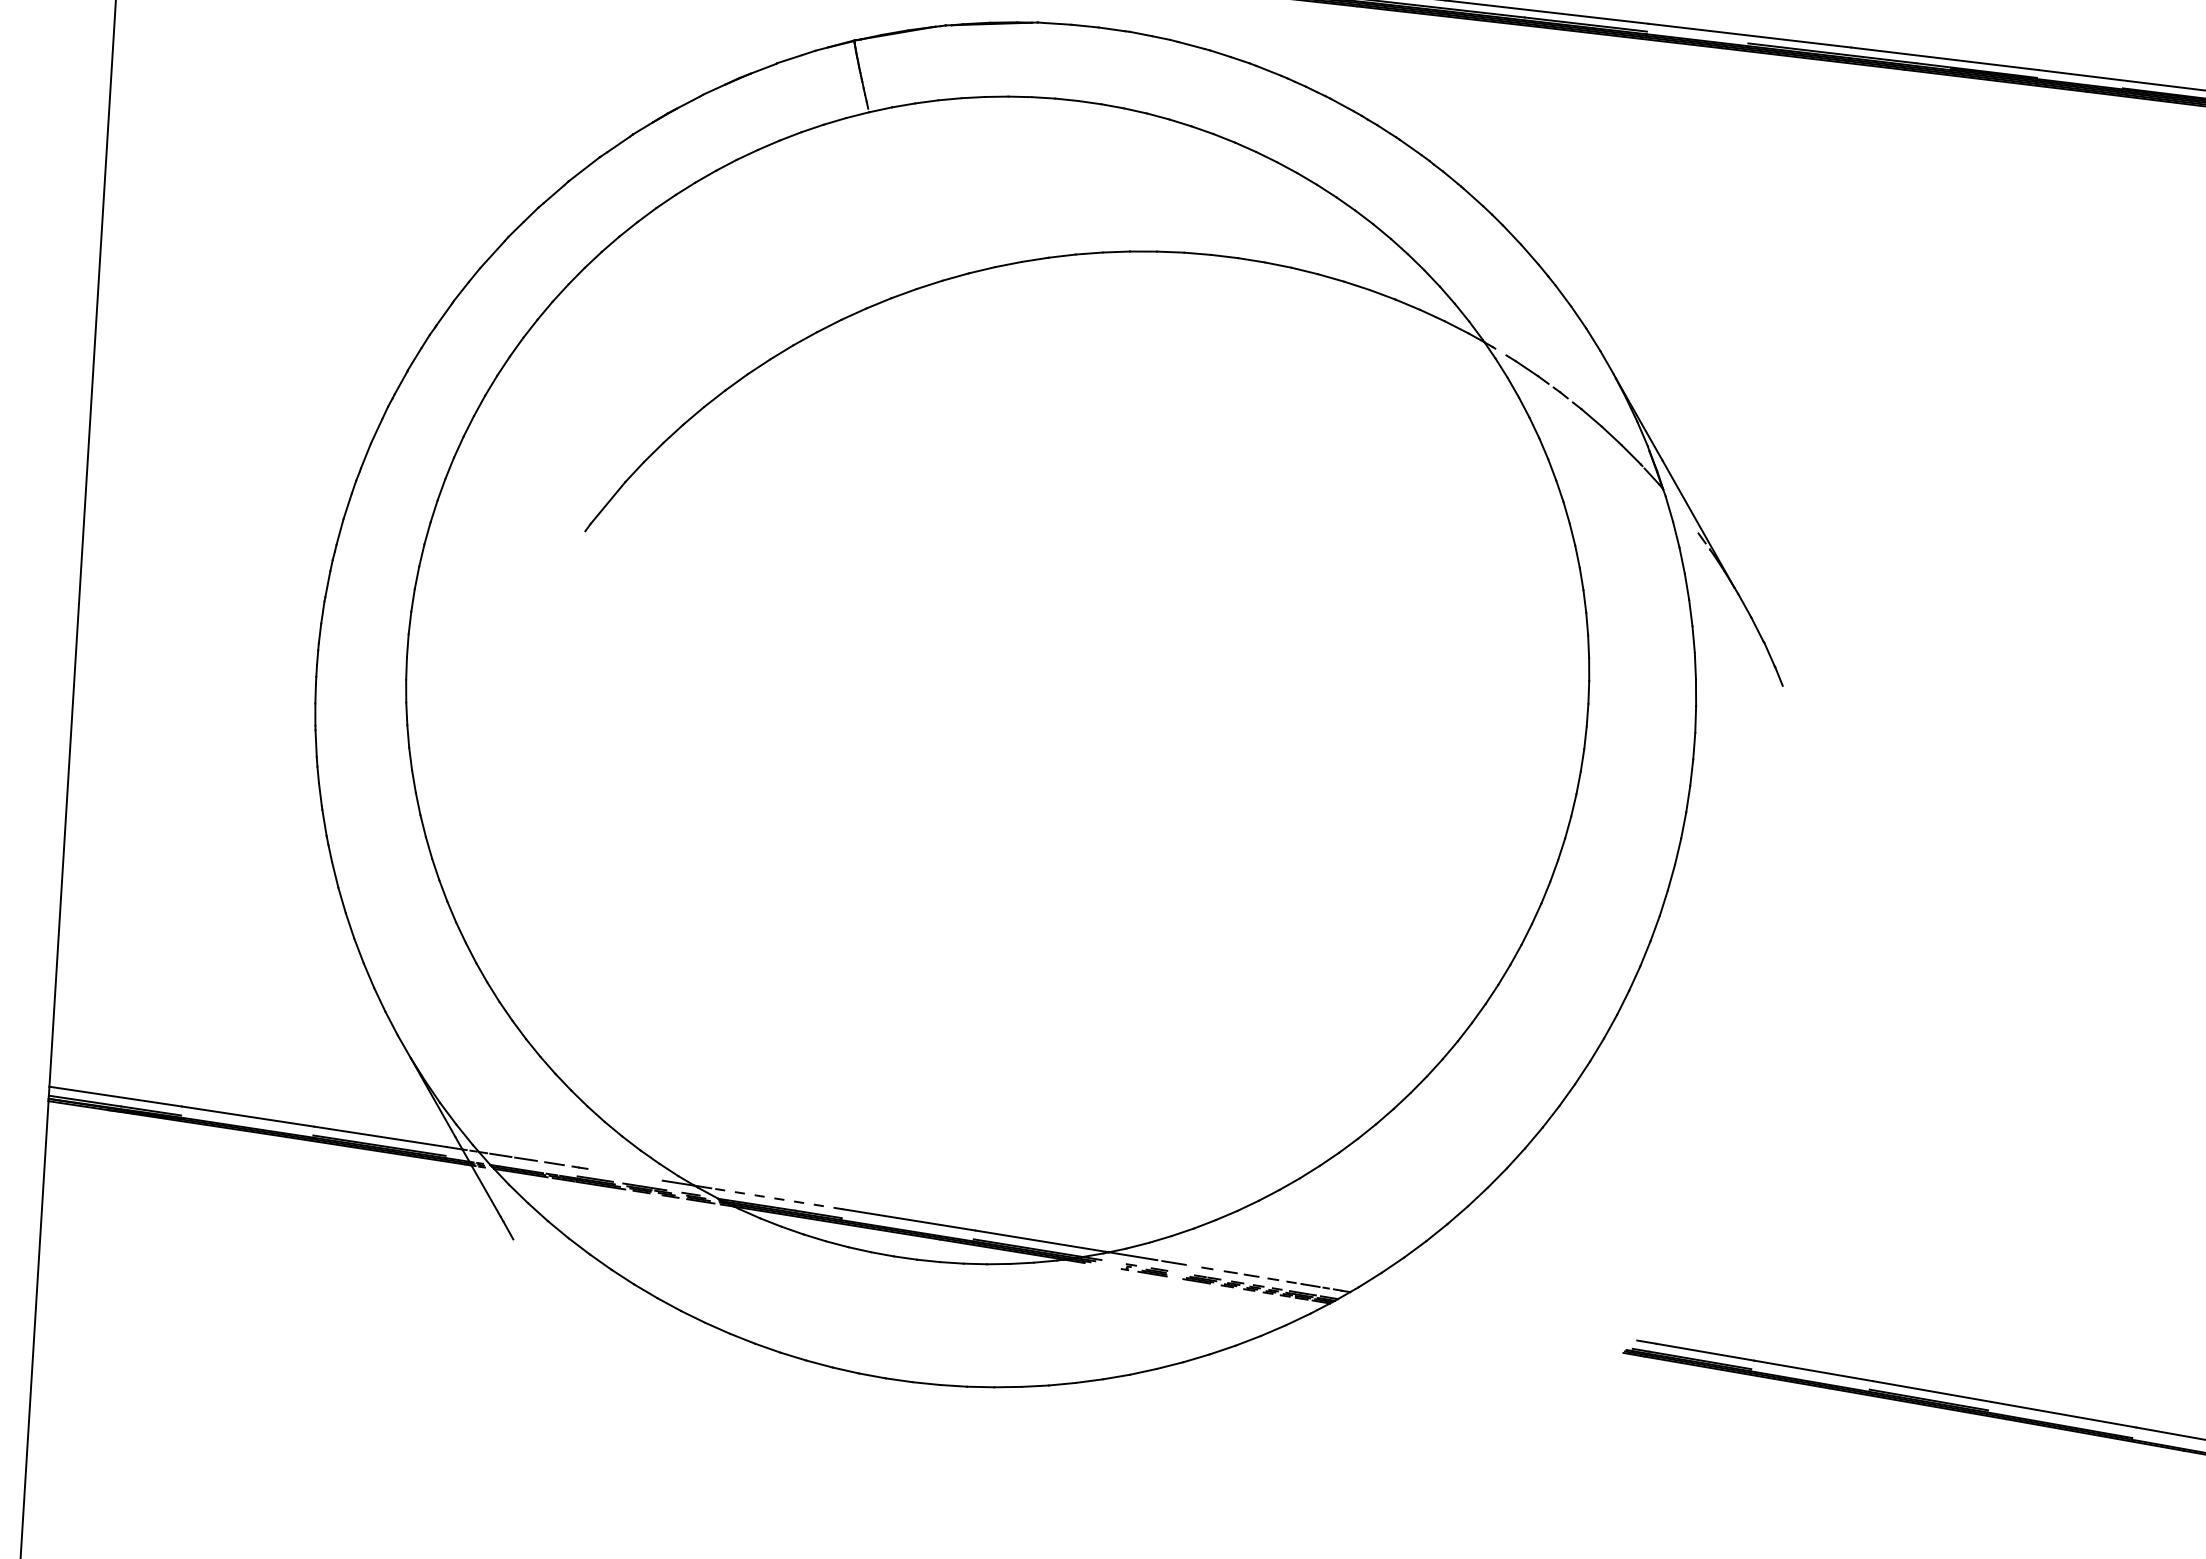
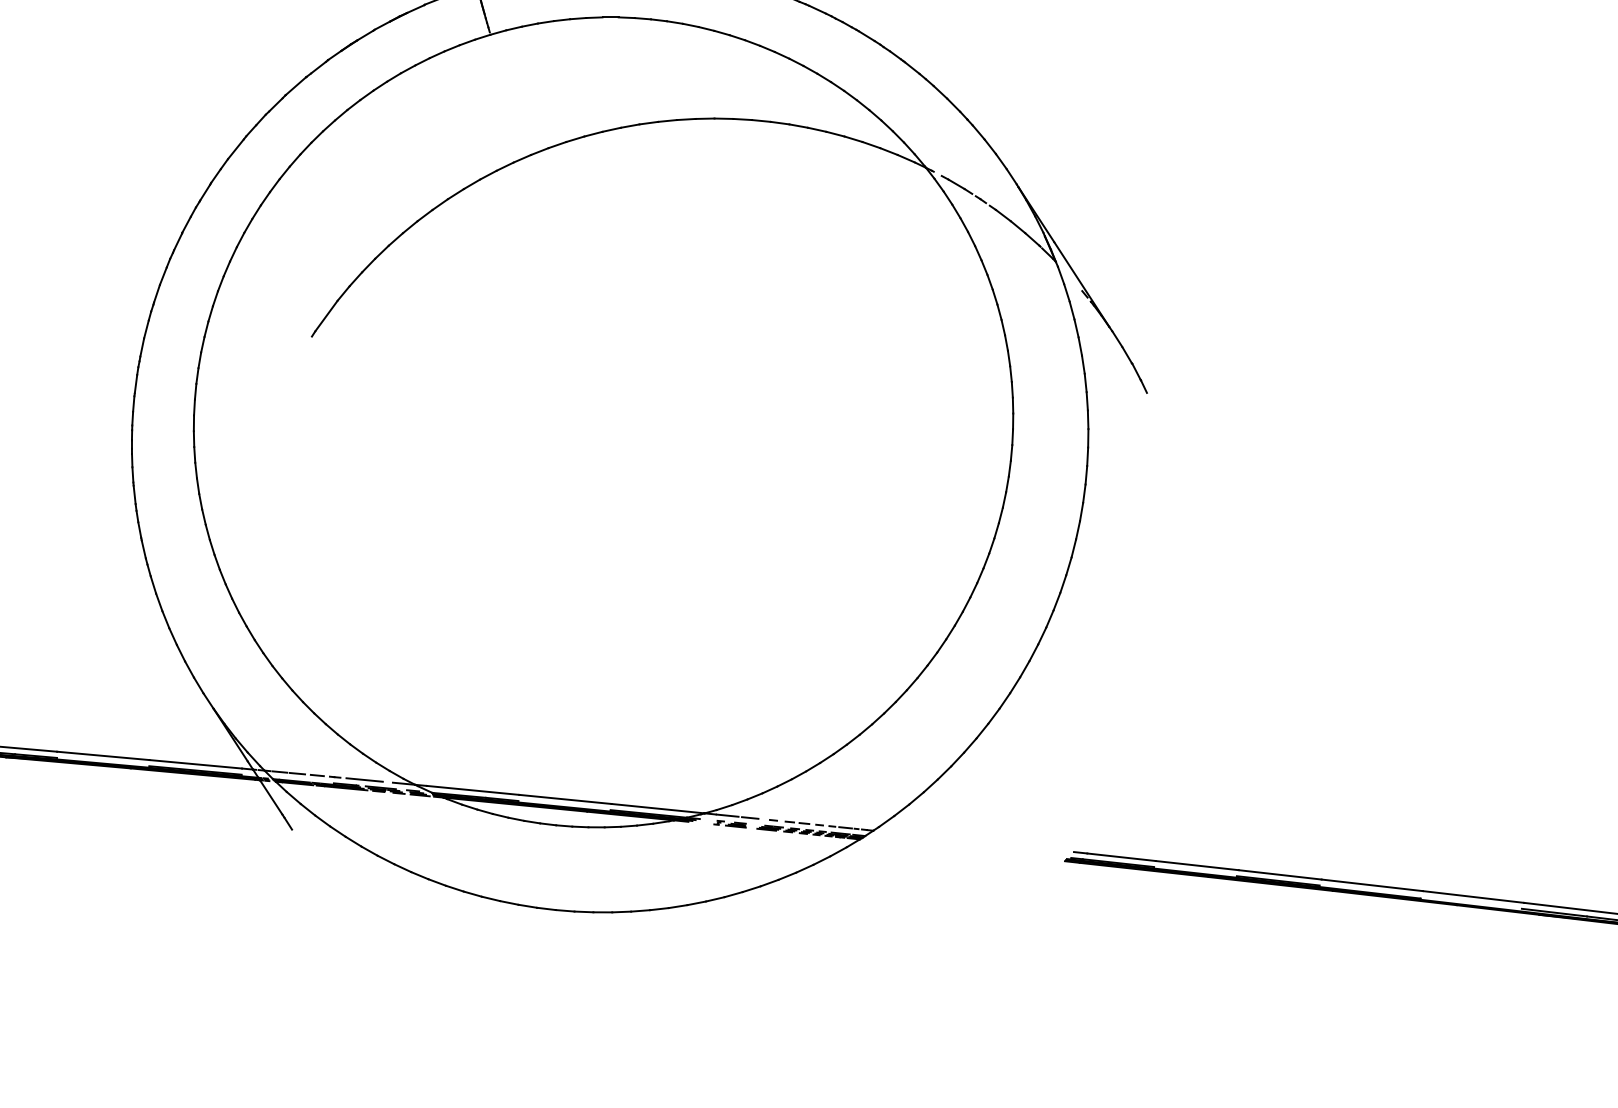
line: (622, 1173) -> (364, 779), added
line: (776, 1198) -> (472, 790), dashed -> solid

